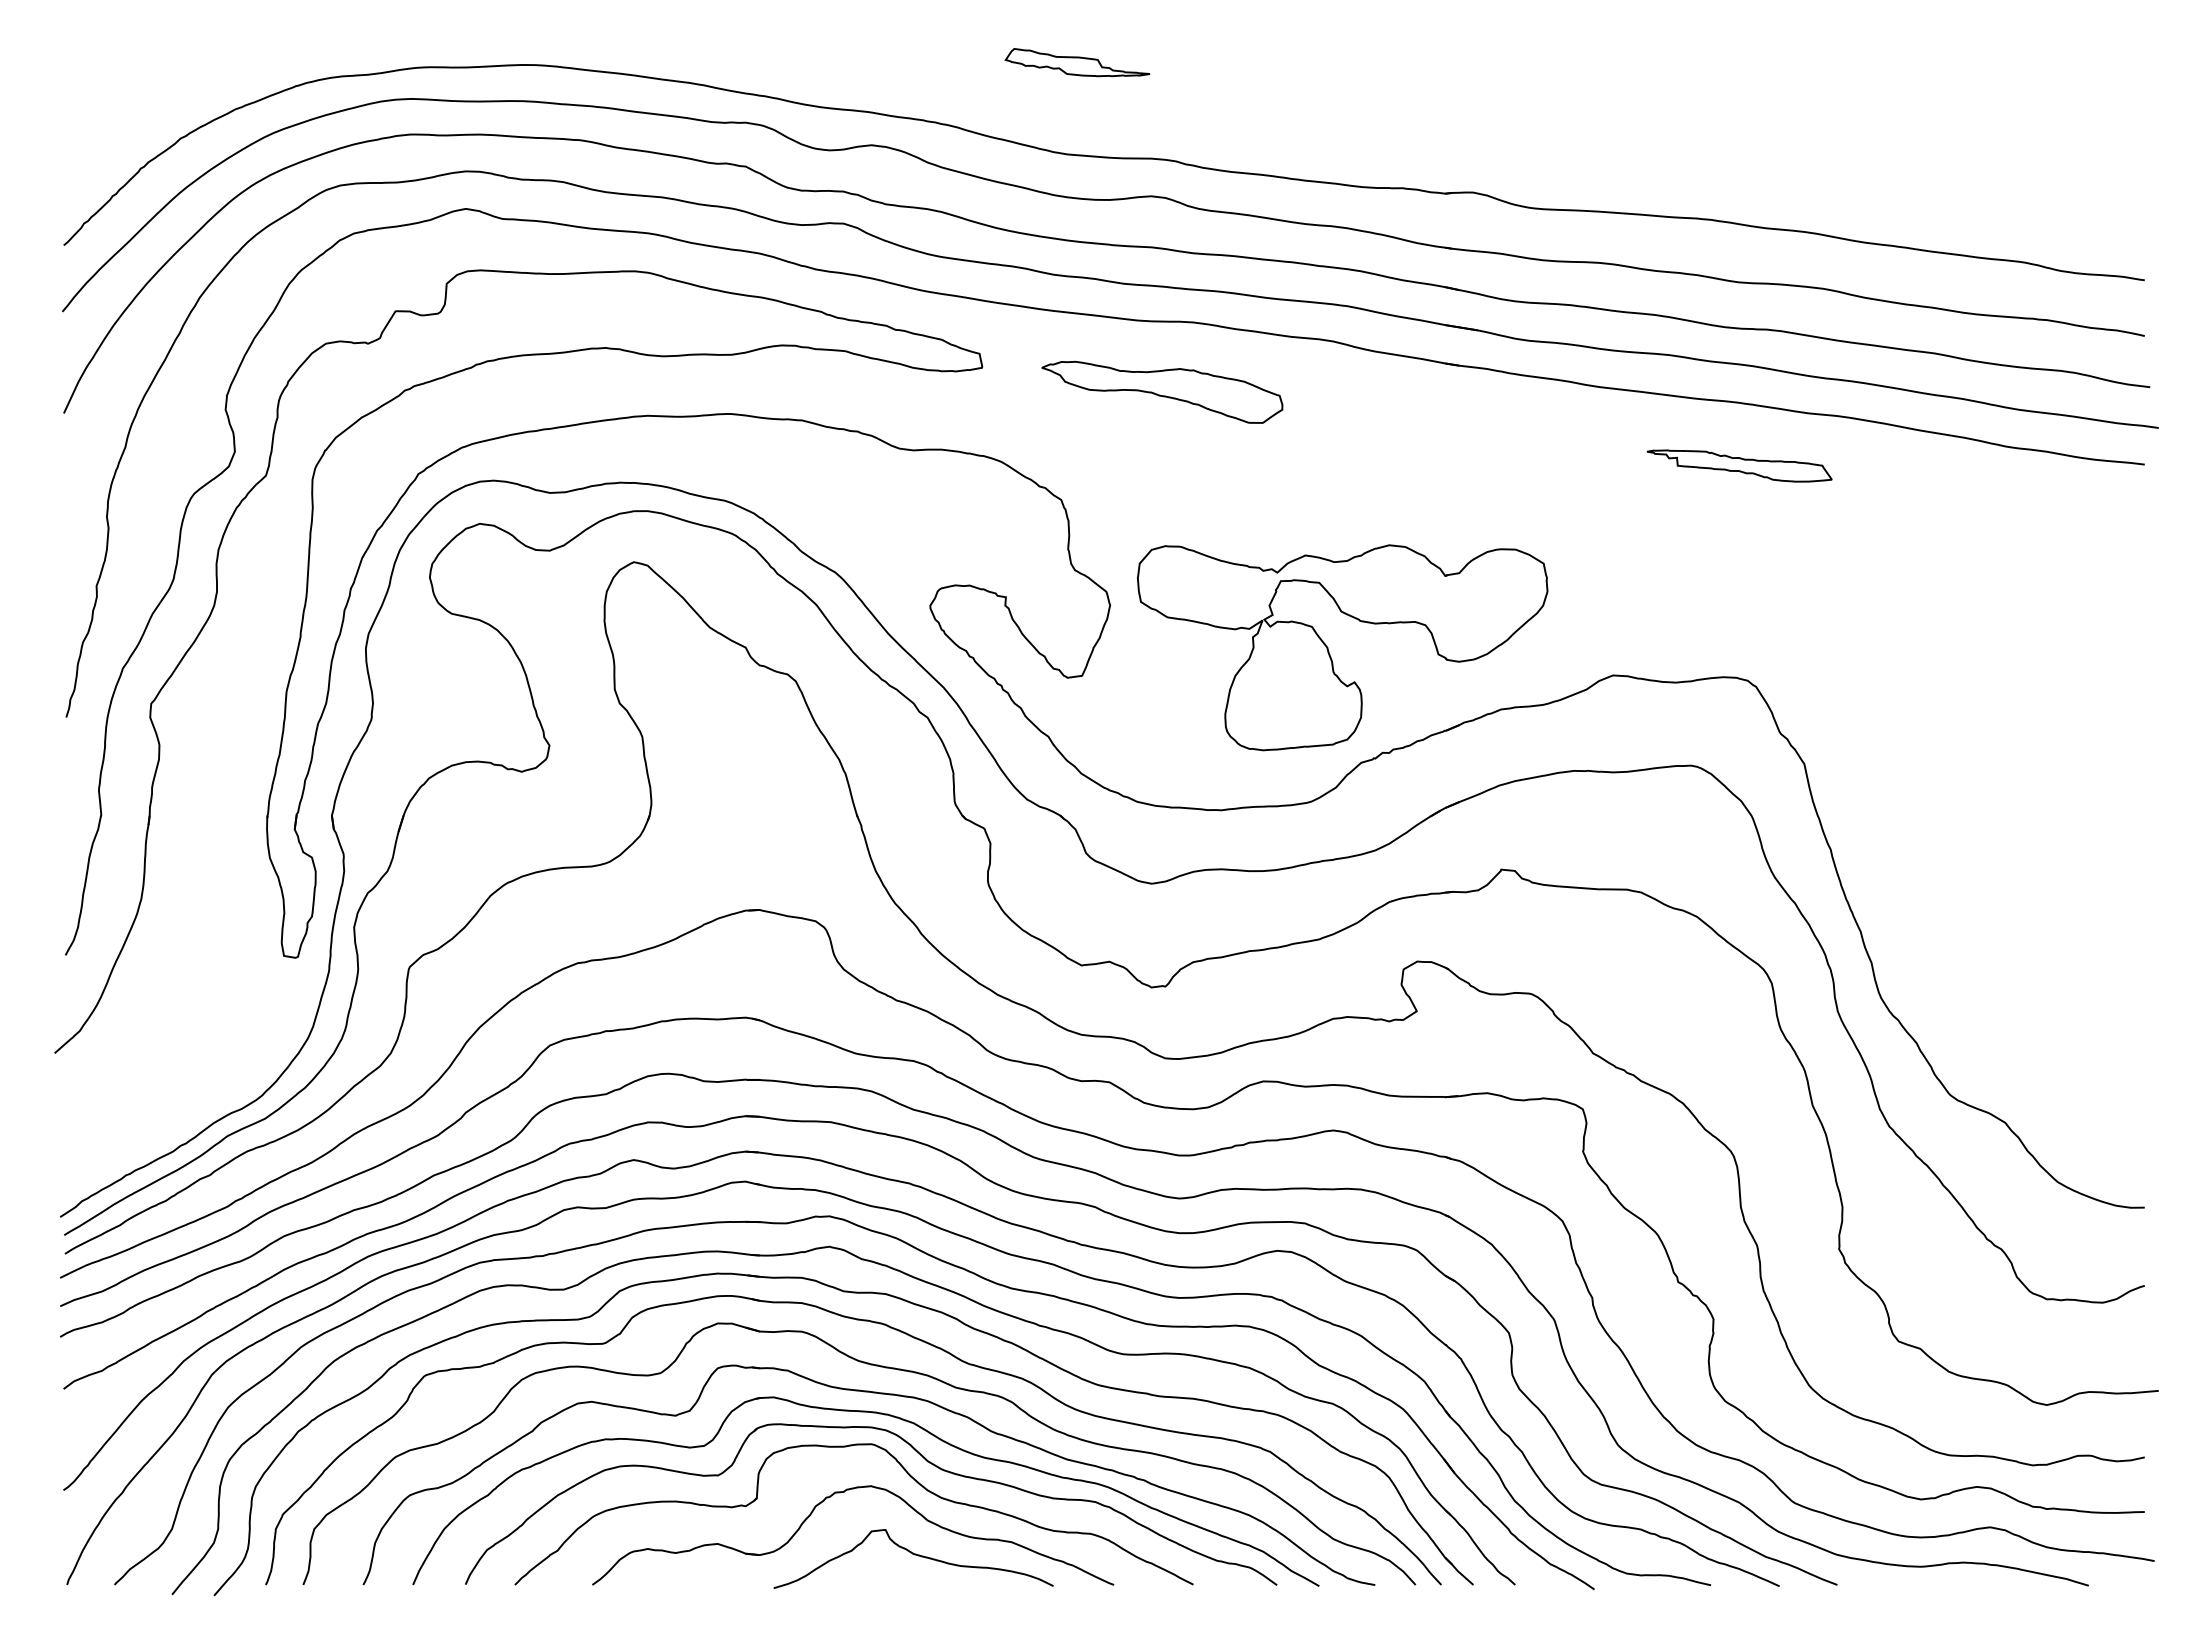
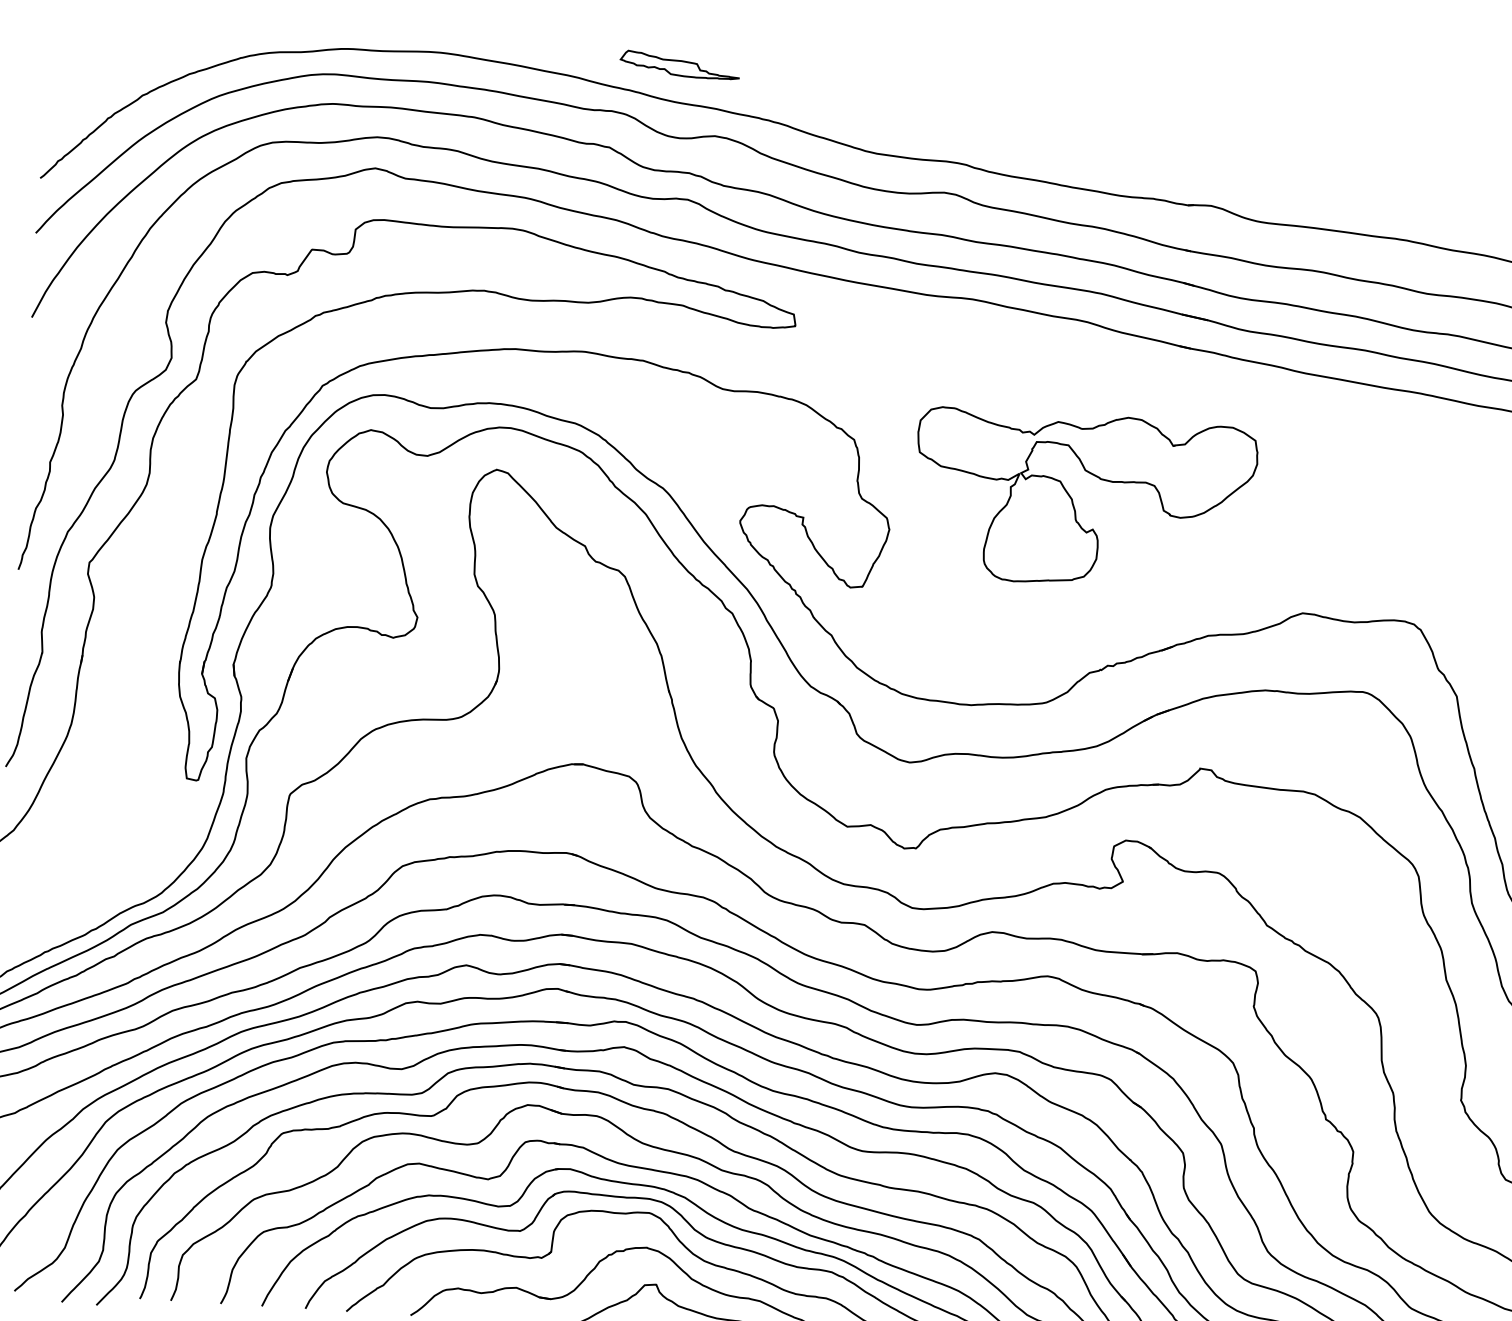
part: (1077, 62) -> (680, 65), moved
part: (1162, 391) -> (943, 355), removed
part: (1739, 465) -> (1418, 445), removed
part: (1329, 651) -> (1073, 502), moved

